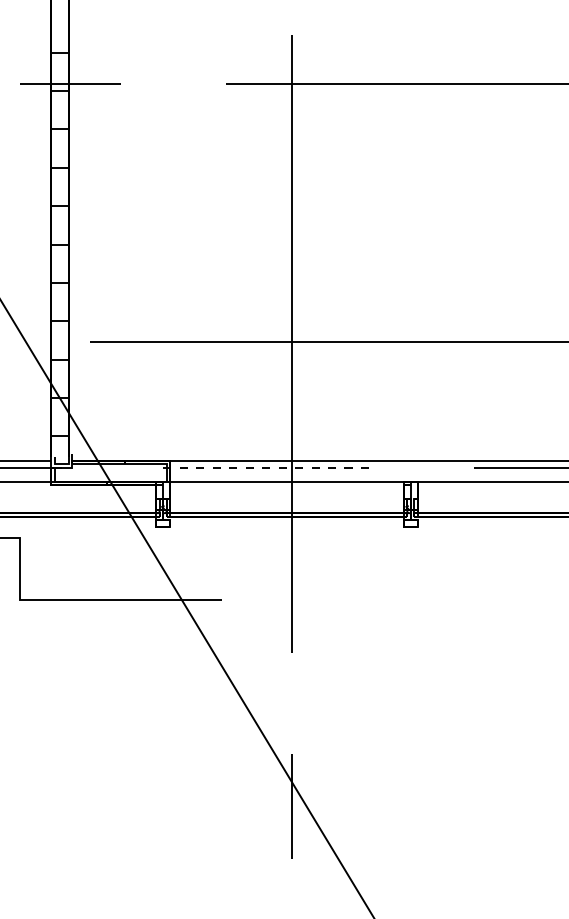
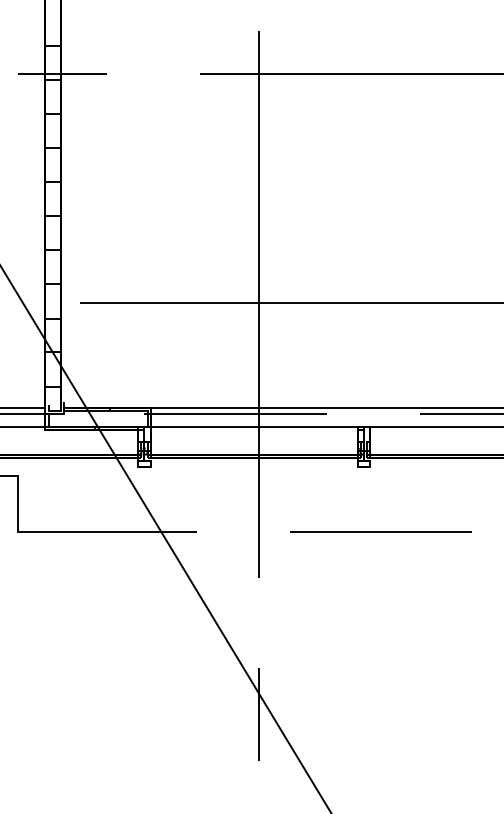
line: (267, 467) -> (236, 414), dashed -> solid
line: (429, 599) -> (380, 531), added

